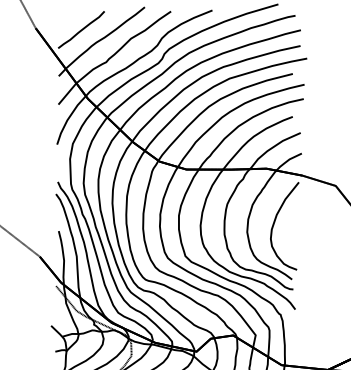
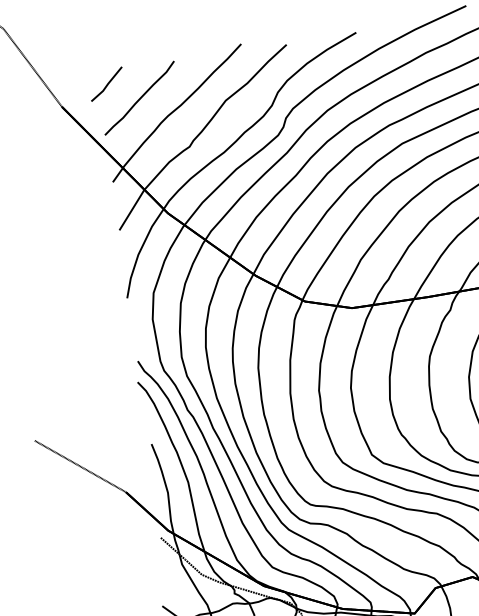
line: (63, 18) -> (106, 83), added

